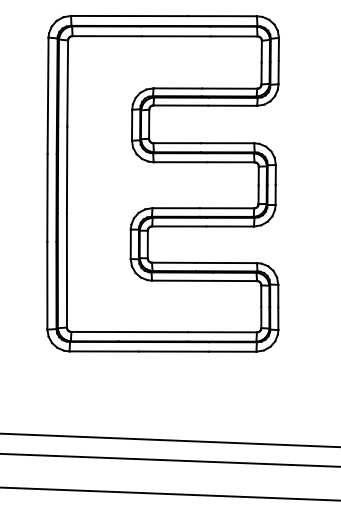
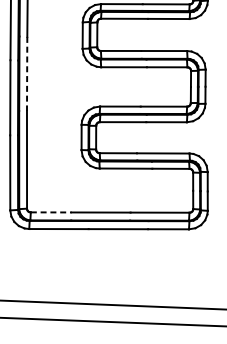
line: (67, 170) -> (27, 74), solid -> dashed
line: (95, 331) -> (51, 212), solid -> dashed

